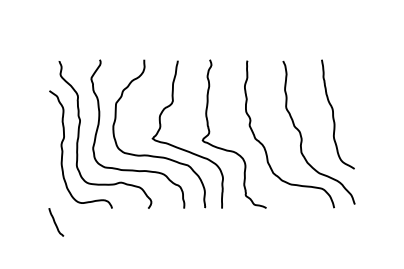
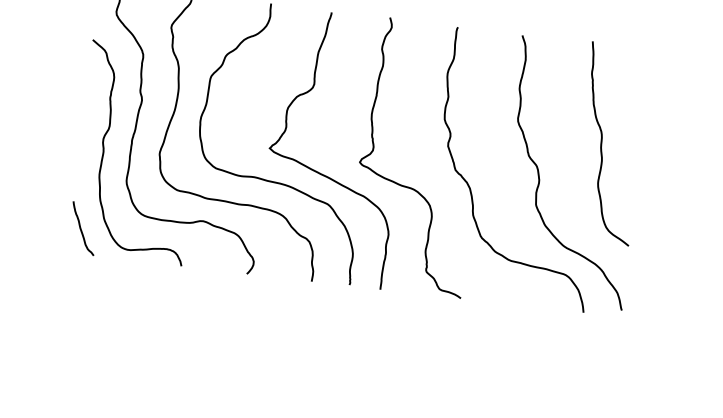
curve: (55, 222) -> (81, 228), moved

